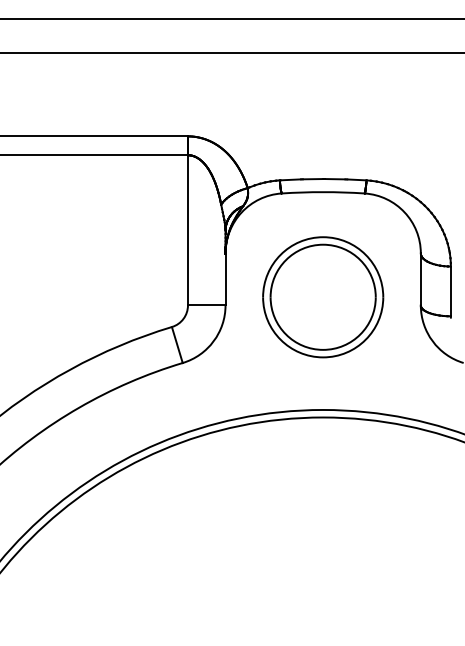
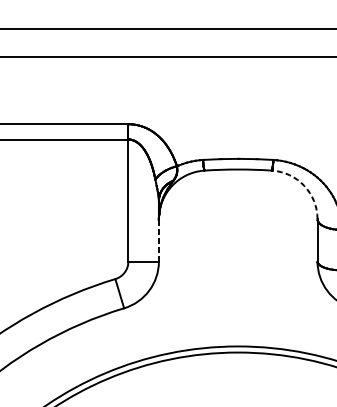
arc: (404, 212) -> (304, 186), solid -> dashed
line: (225, 278) -> (158, 239), solid -> dashed
part: (323, 297) -> (238, 255), removed

